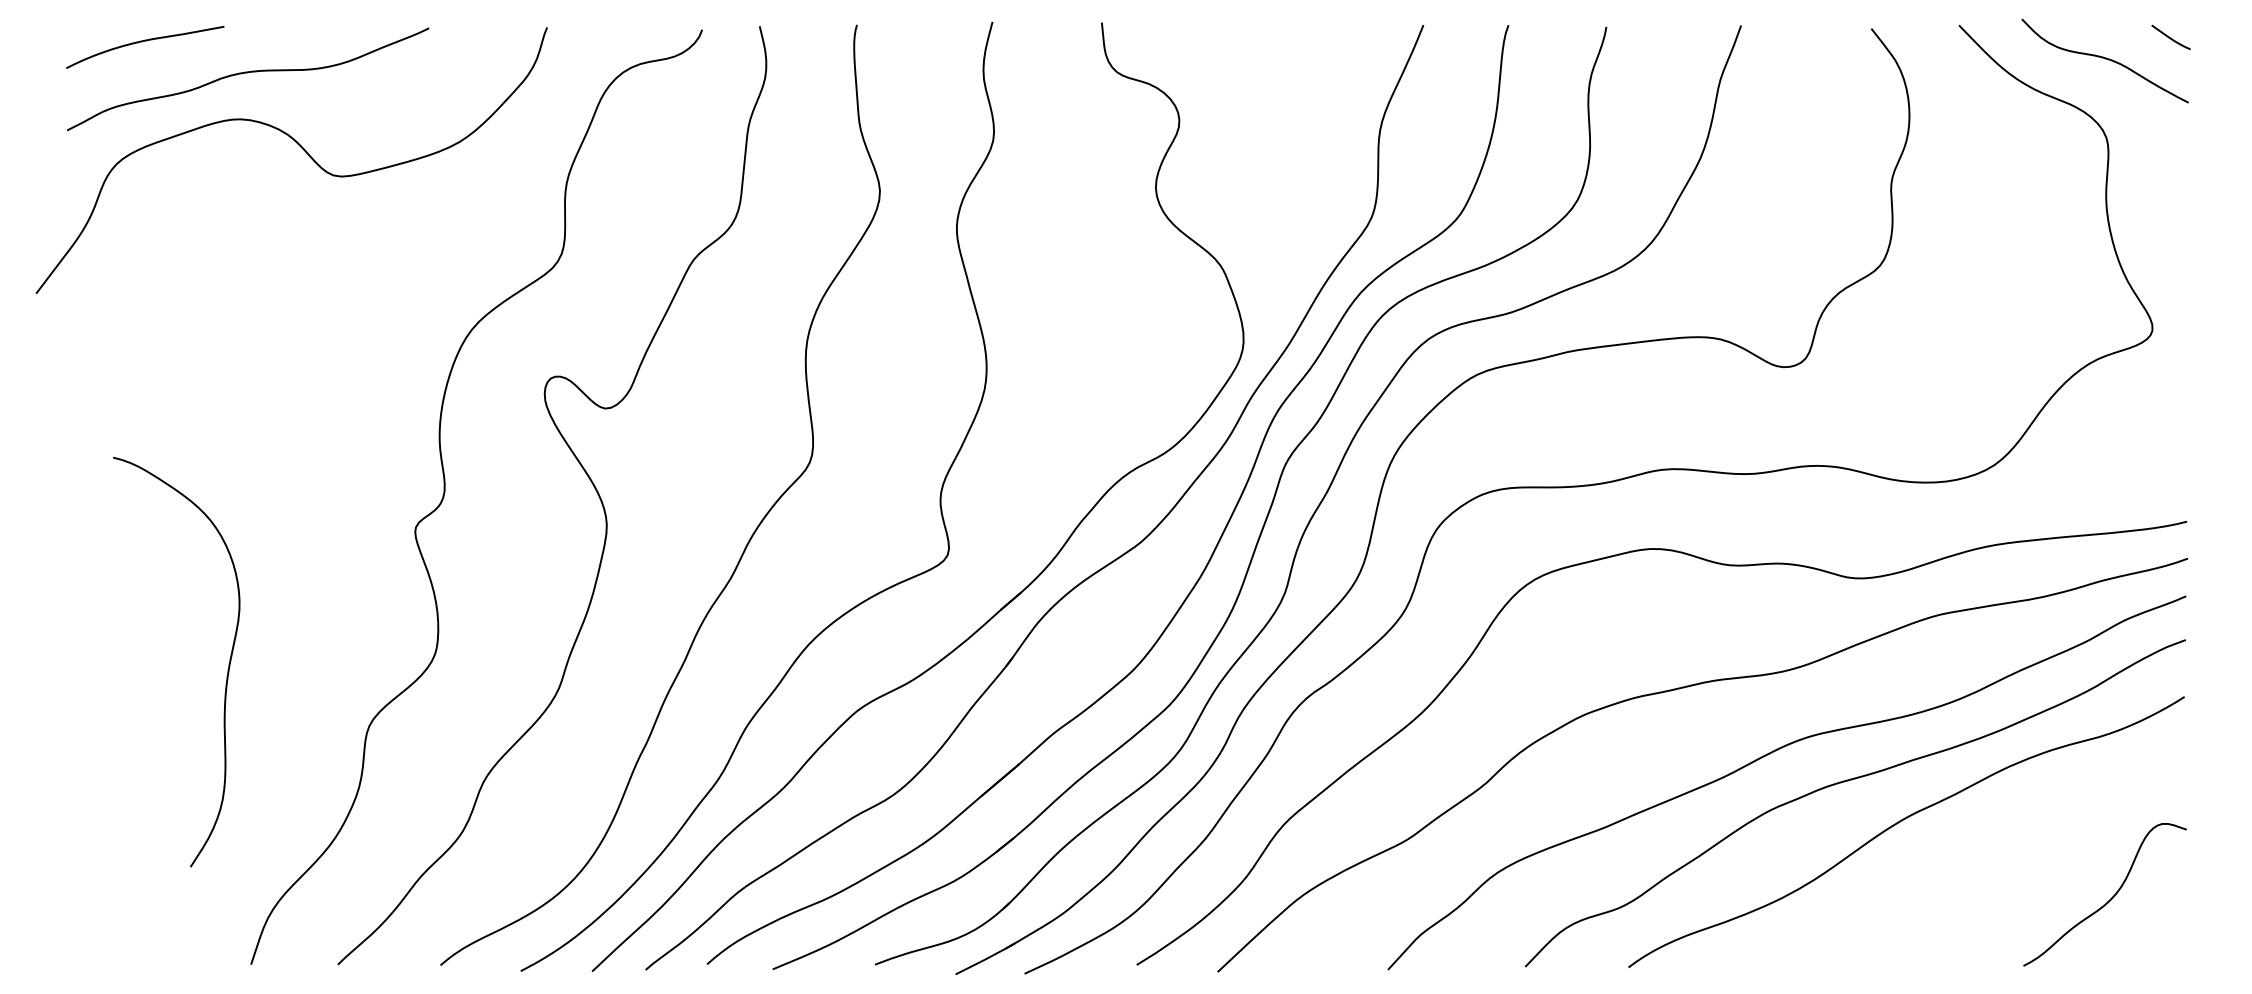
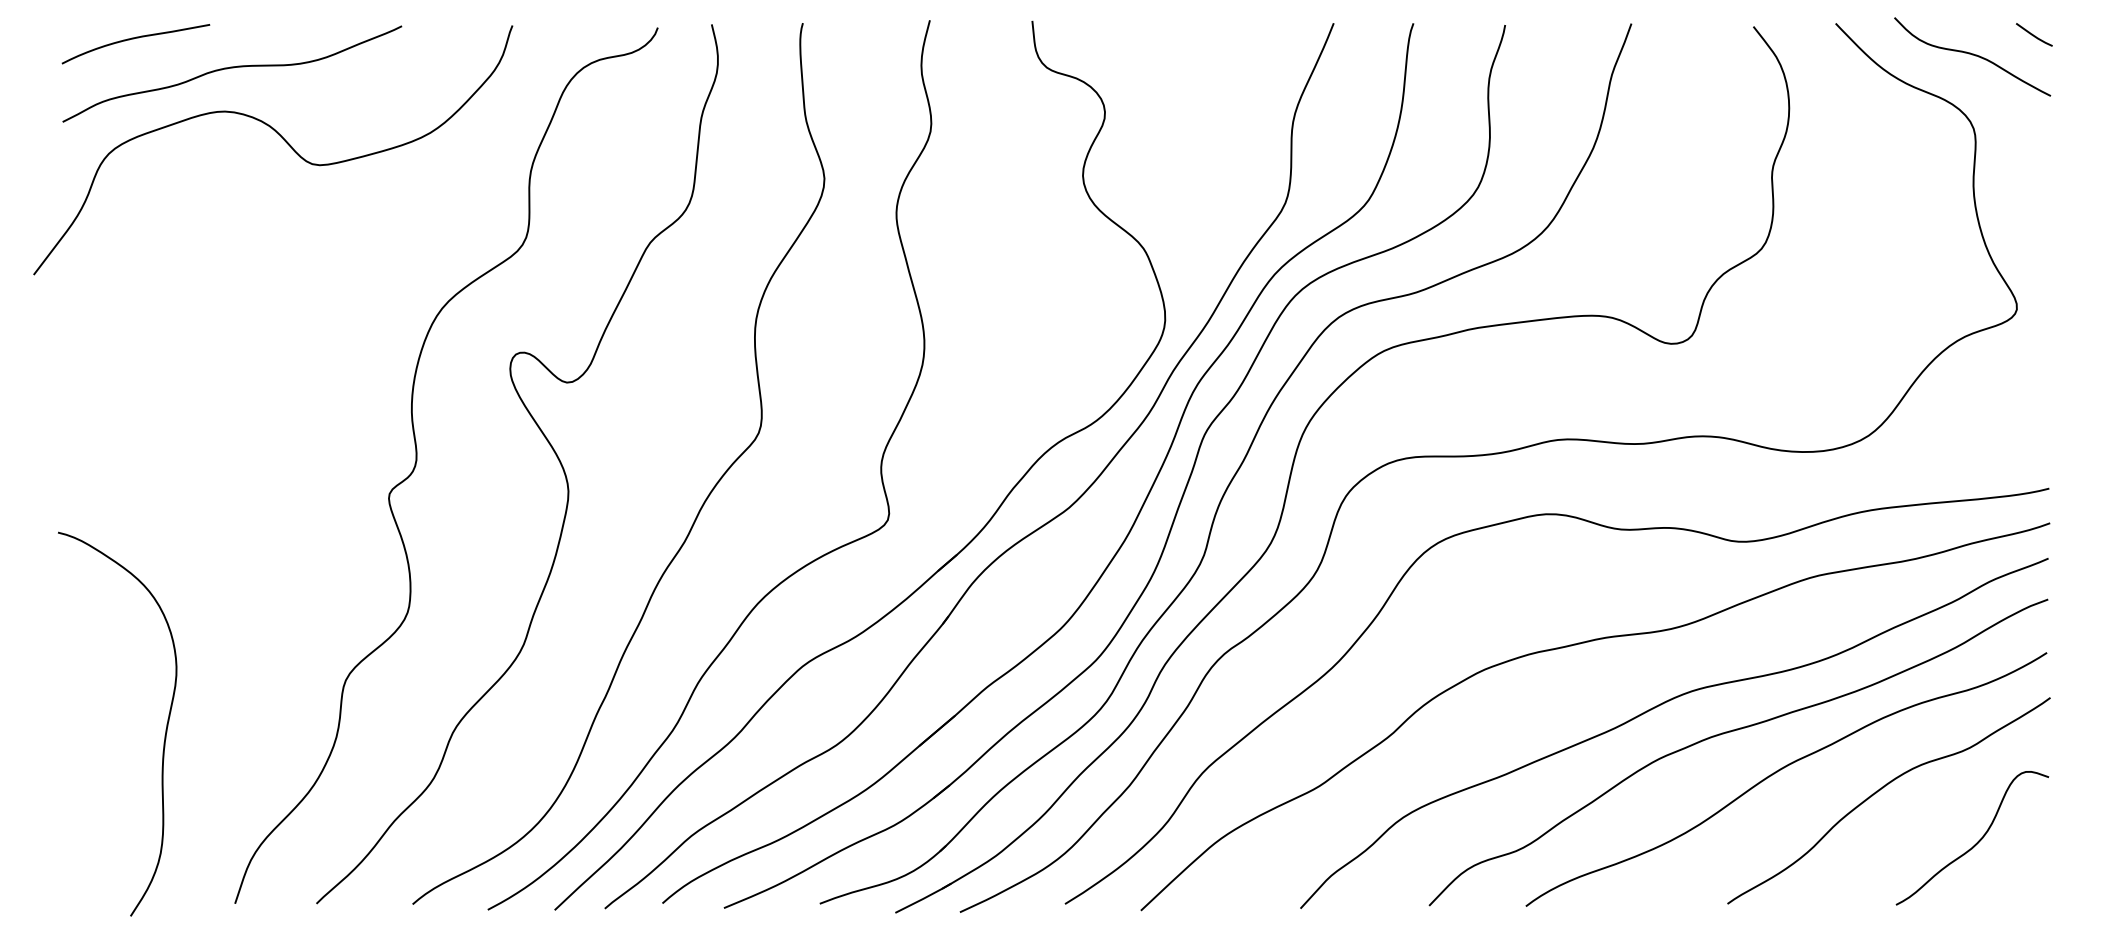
curve: (227, 669) -> (165, 731), moved
curve: (2007, 843) -> (1881, 790), added

